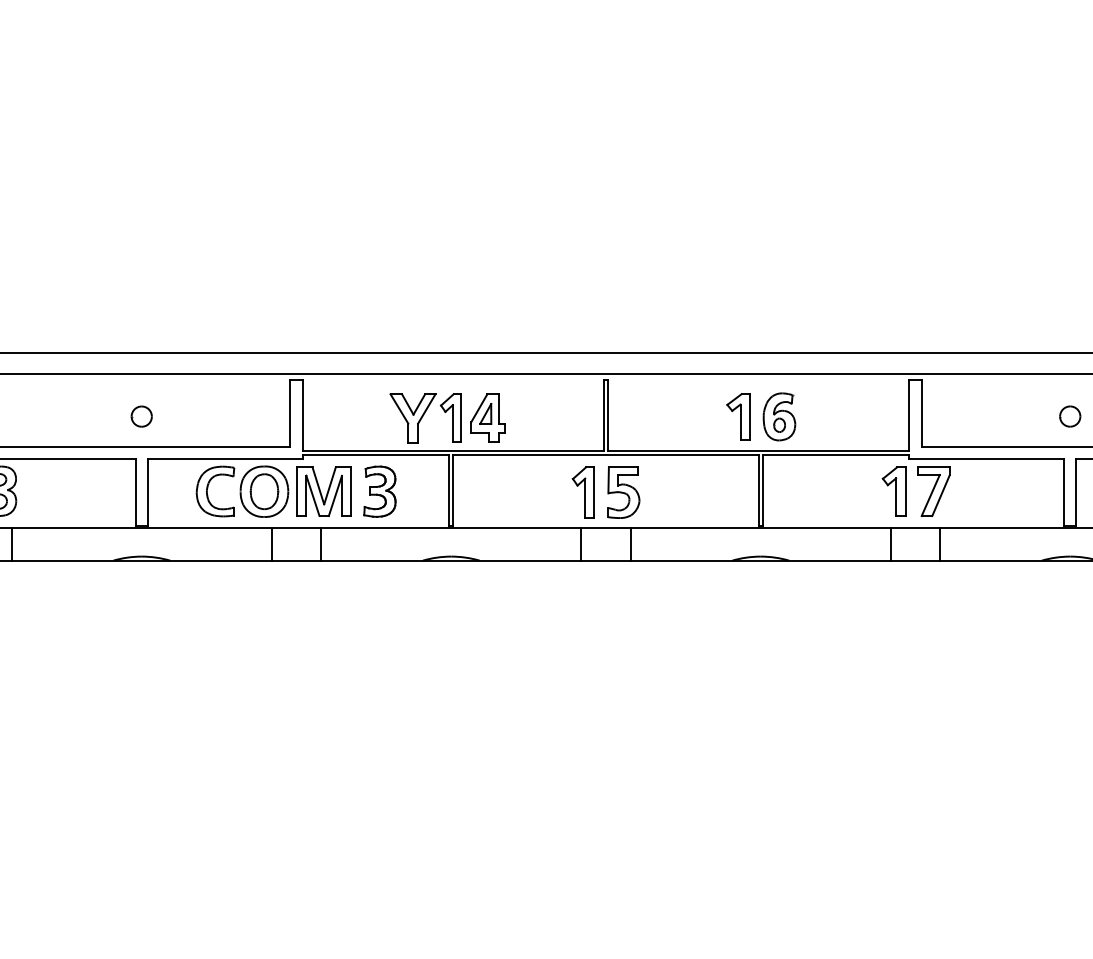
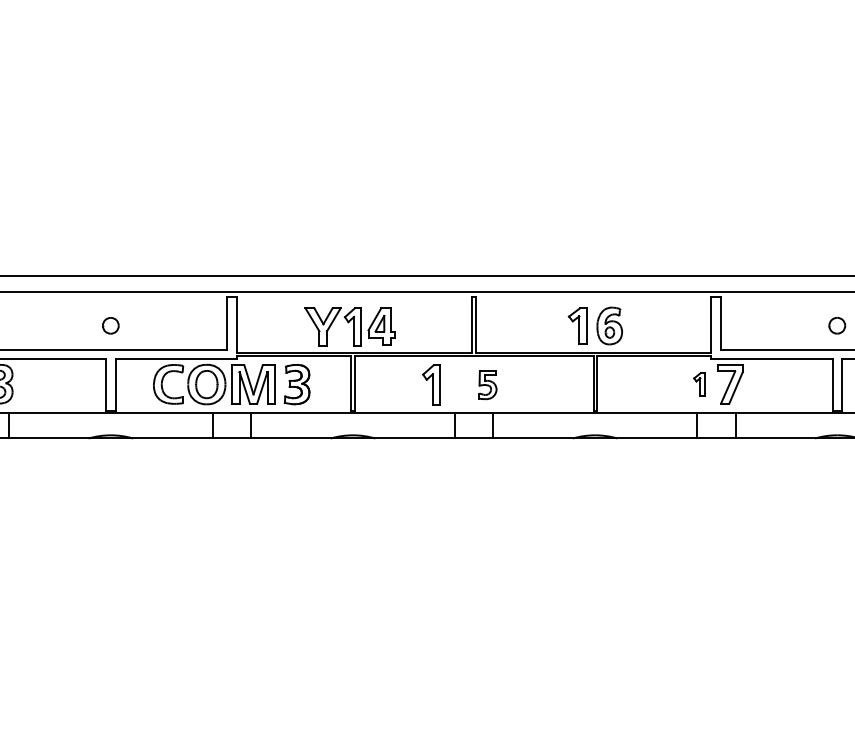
part: (893, 491) -> (698, 384), size x0.6
part: (582, 492) -> (430, 385), moved
part: (623, 492) -> (487, 385), size x0.7

